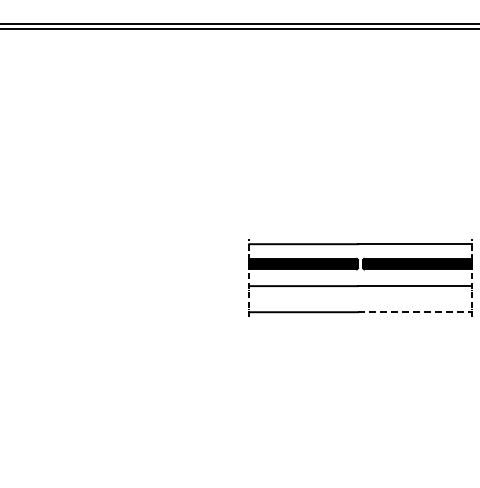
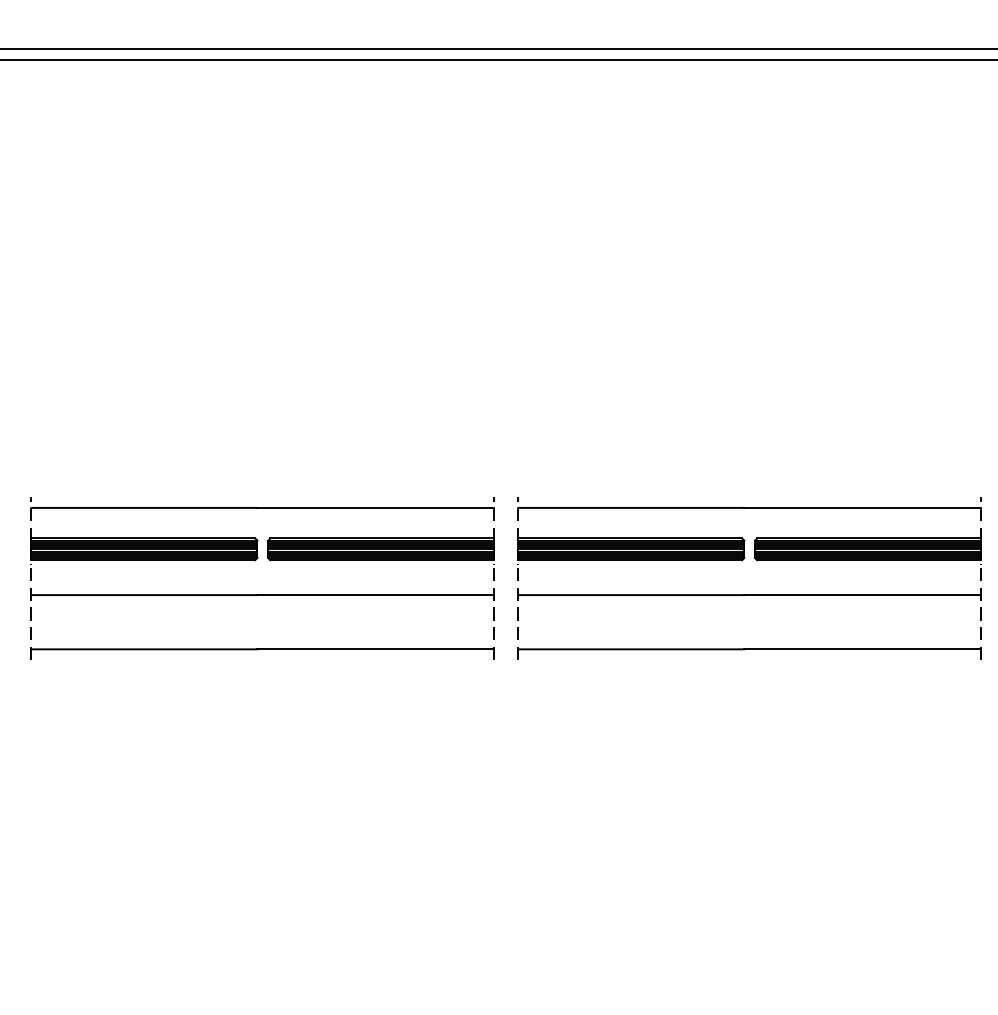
part: (129, 270) -> (269, 562), added
line: (414, 312) -> (861, 649), dashed -> solid

